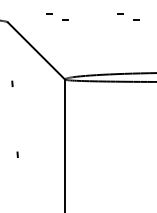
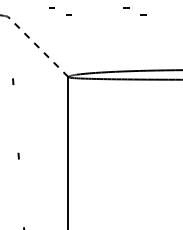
line: (36, 50) -> (38, 46), solid -> dashed

